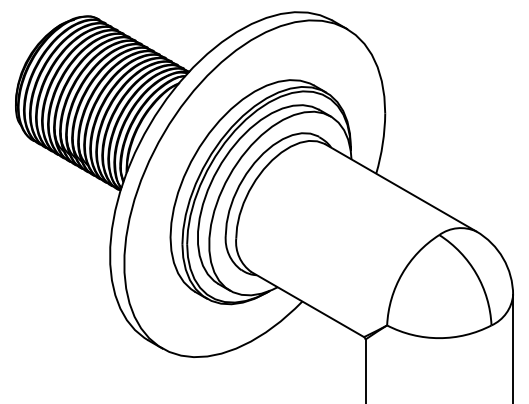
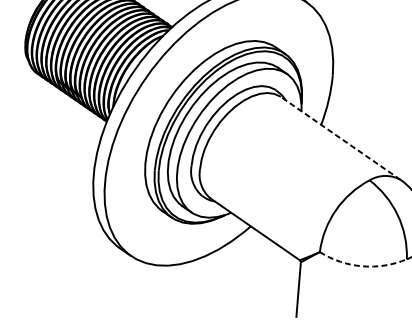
line: (400, 187) -> (340, 138), solid -> dashed
arc: (439, 338) -> (362, 266), solid -> dashed

